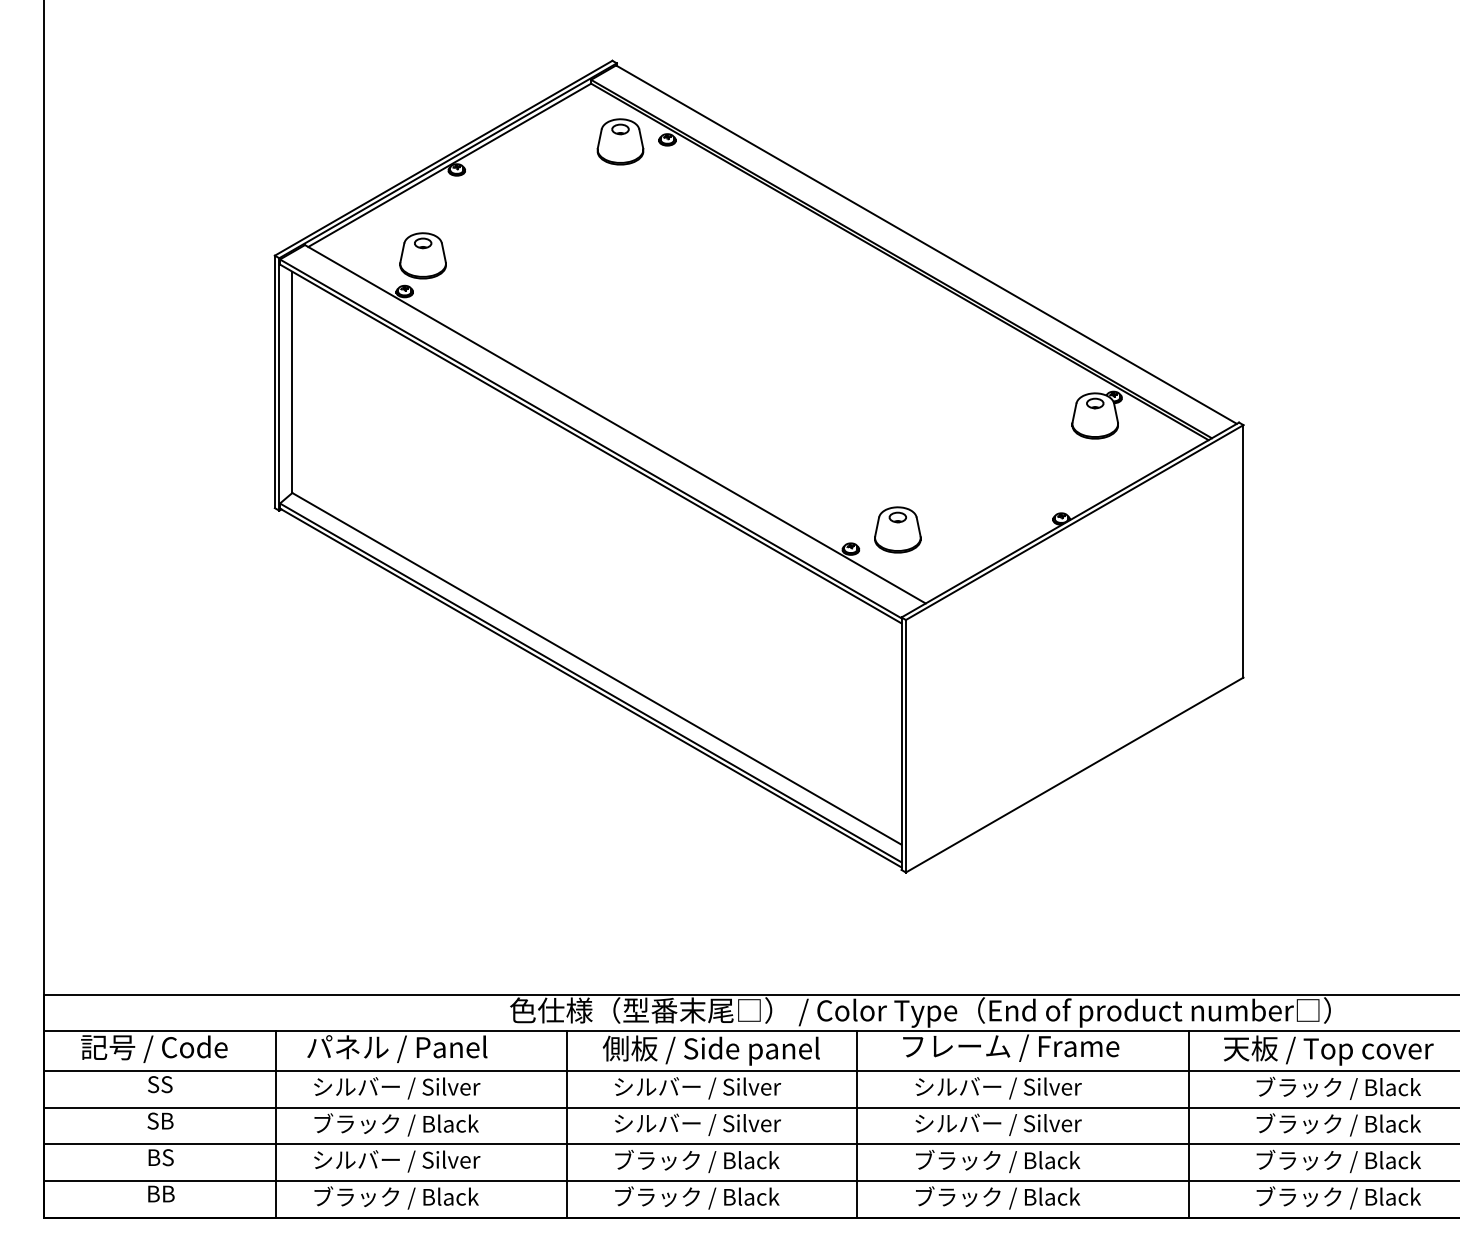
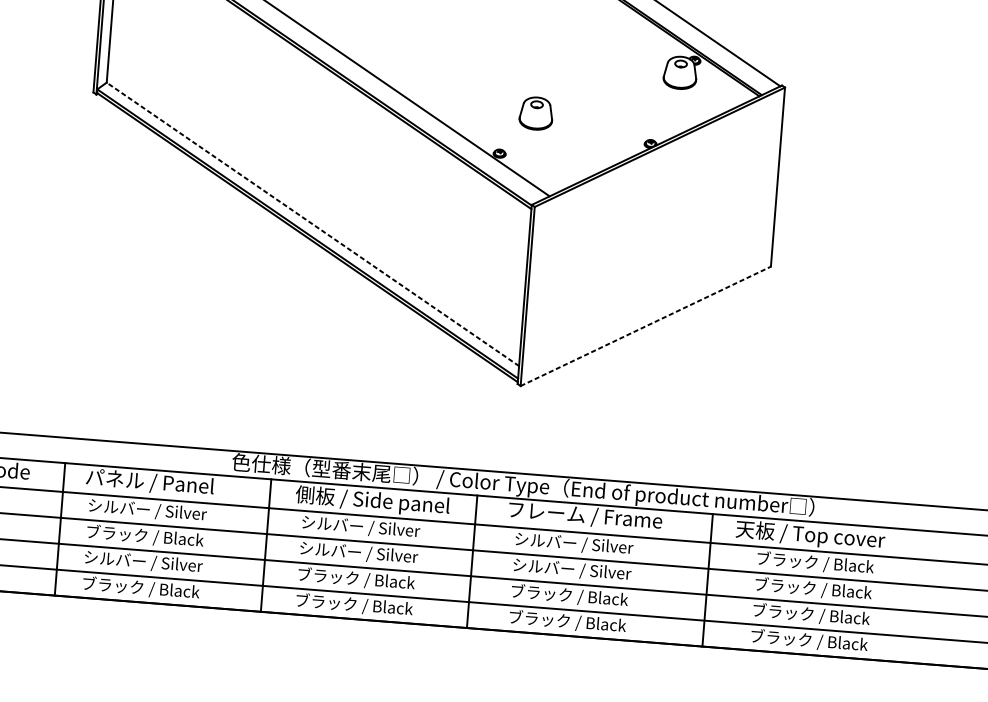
part: (897, 529) -> (536, 113), moved
line: (596, 668) -> (312, 224), solid -> dashed
line: (1074, 775) -> (645, 326), solid -> dashed

